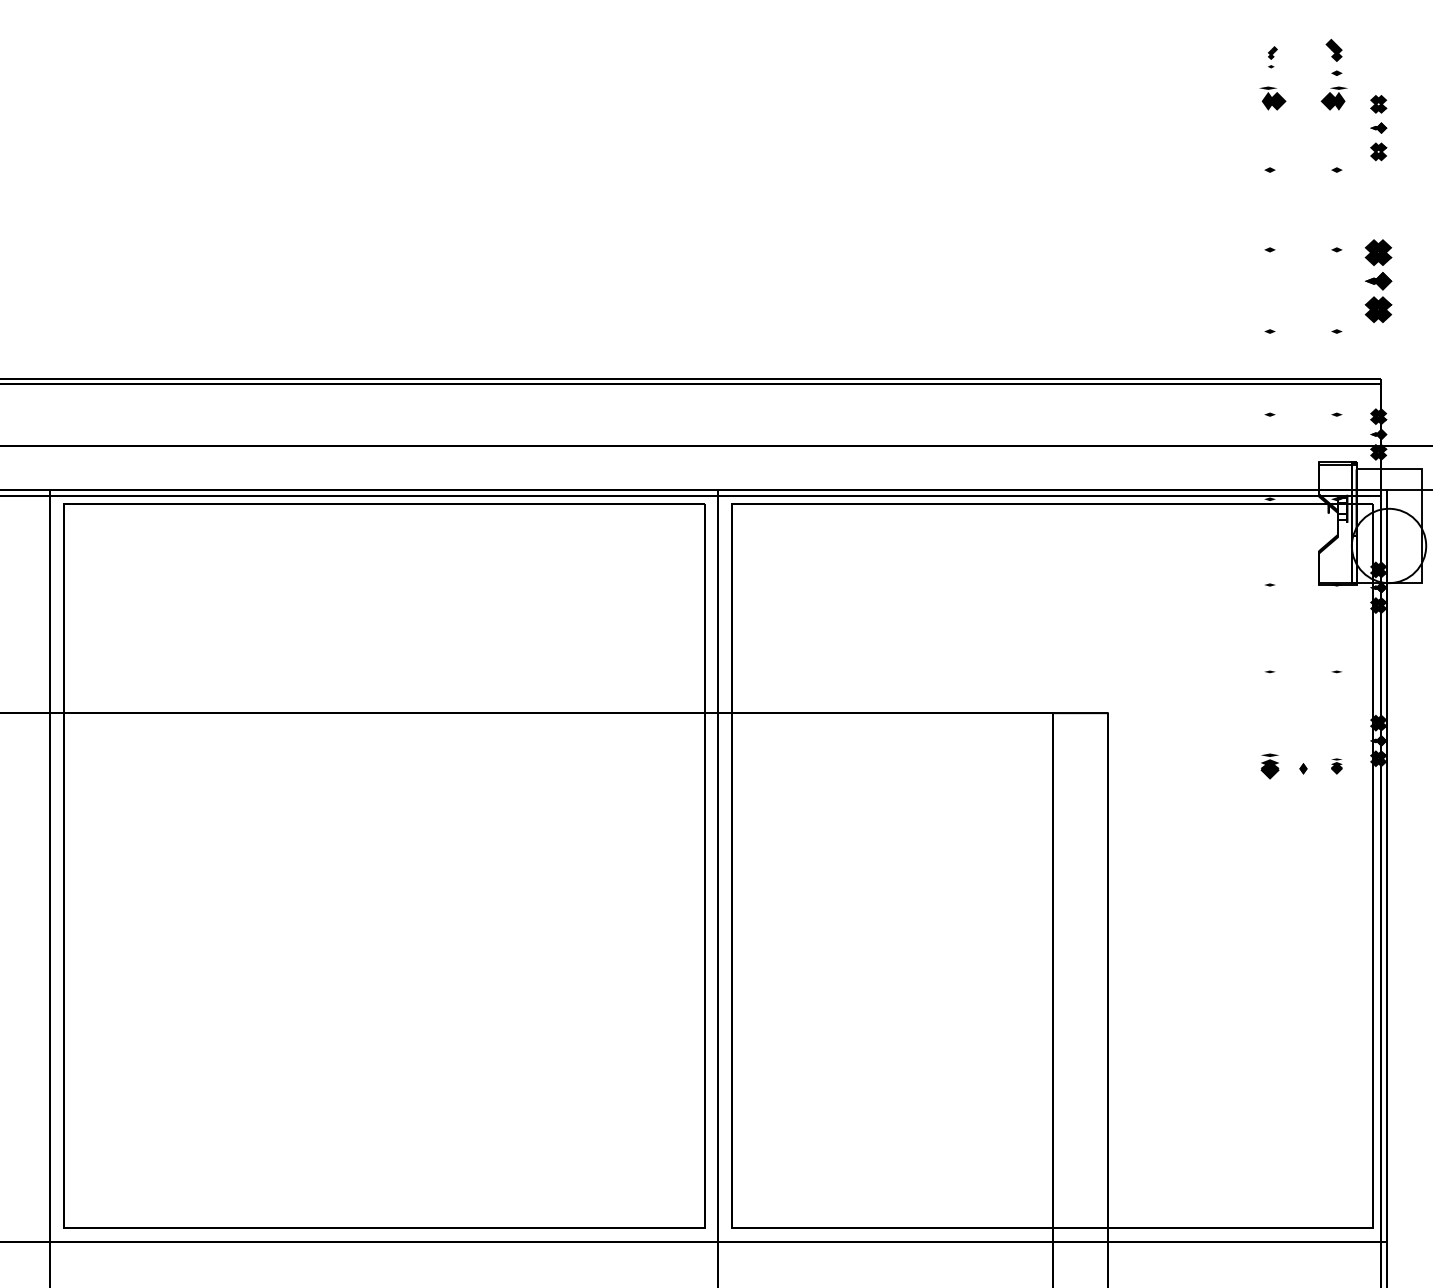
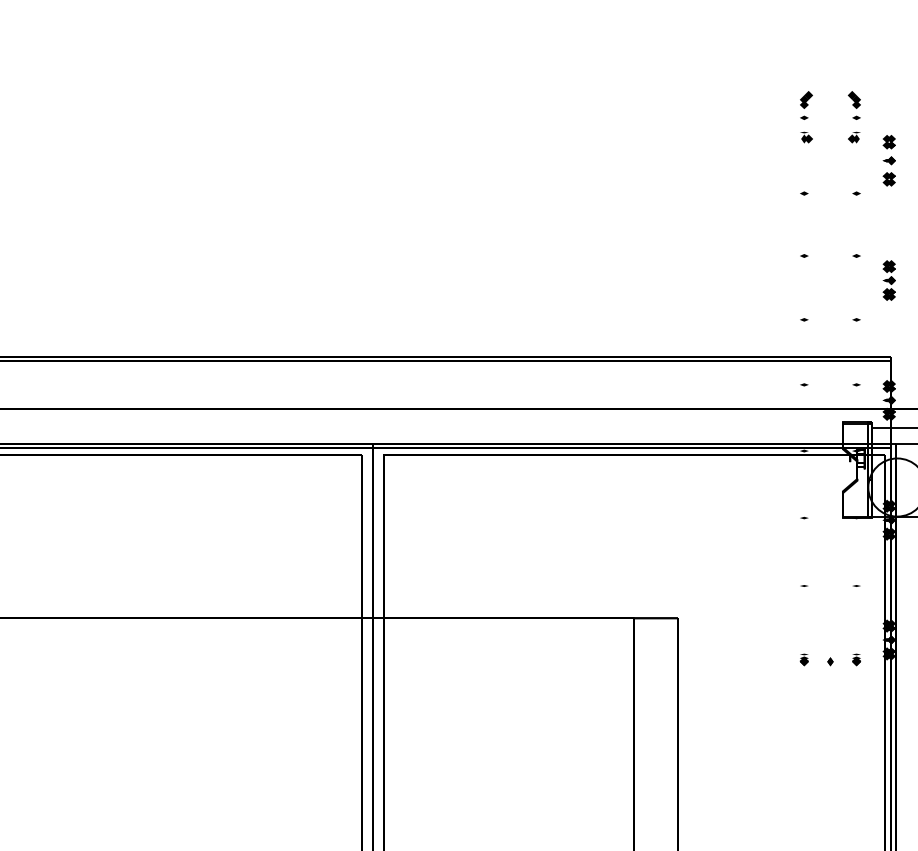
part: (1272, 56) -> (806, 104), size x1.67
part: (1272, 98) -> (806, 137), size x0.62
part: (1333, 98) -> (853, 137), size x0.62
part: (1378, 281) -> (889, 280), size x0.62
part: (1269, 766) -> (803, 659), size x0.62

